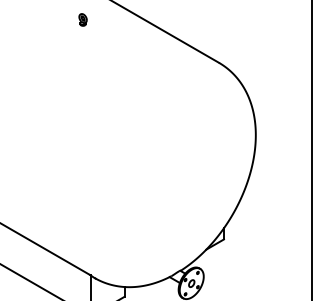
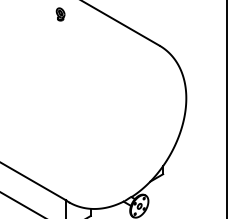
part: (82, 19) -> (60, 14), size x1.43

